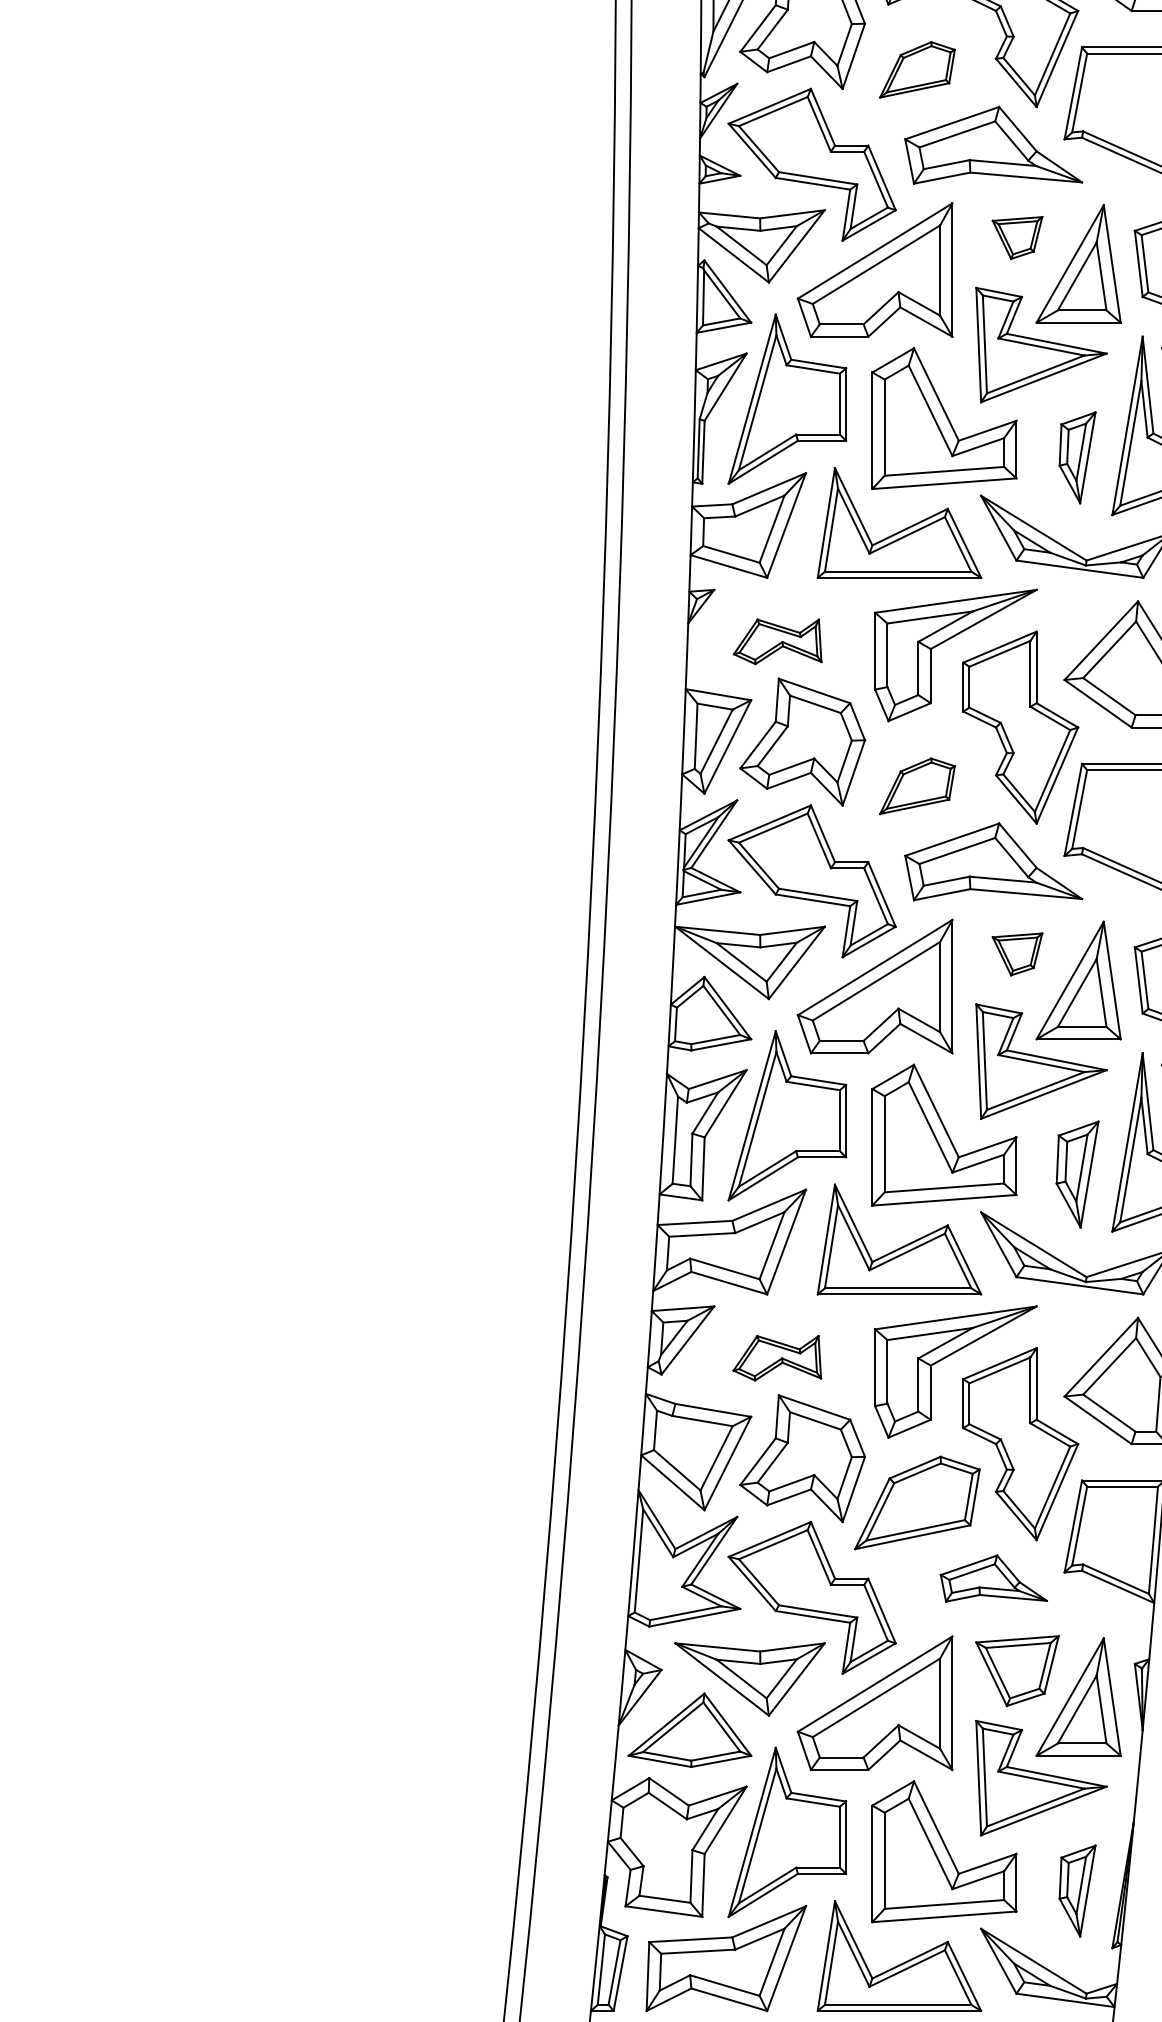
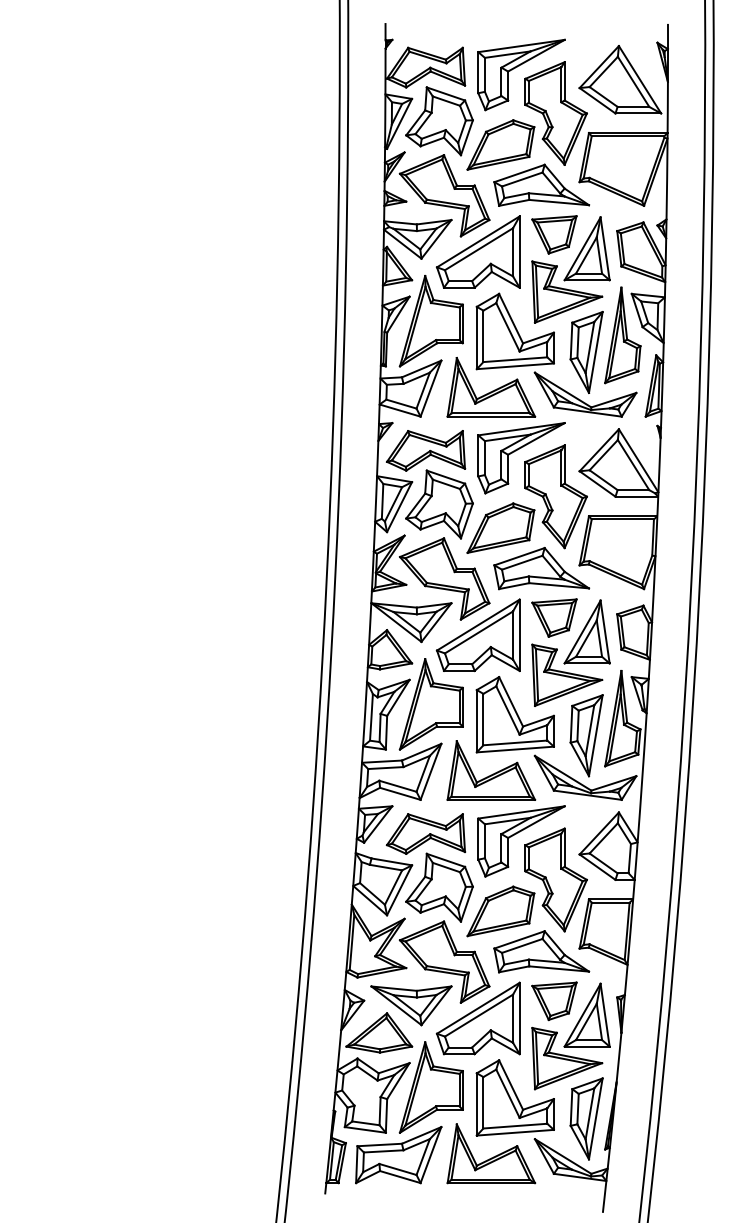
part: (916, 68) -> (500, 144), size x1.67
part: (1017, 237) -> (554, 234), size x1.67
part: (1077, 457) -> (586, 352), size x1.67
part: (778, 641) -> (426, 450), size x1.67
part: (916, 785) -> (500, 527), size x1.67
part: (1017, 953) -> (554, 617), size x1.67
part: (1077, 1174) -> (586, 735), size x1.43
part: (776, 1357) -> (425, 833), size x1.67
part: (993, 1577) -> (541, 951), size x1.67
part: (1077, 1890) -> (586, 1118), size x1.67

